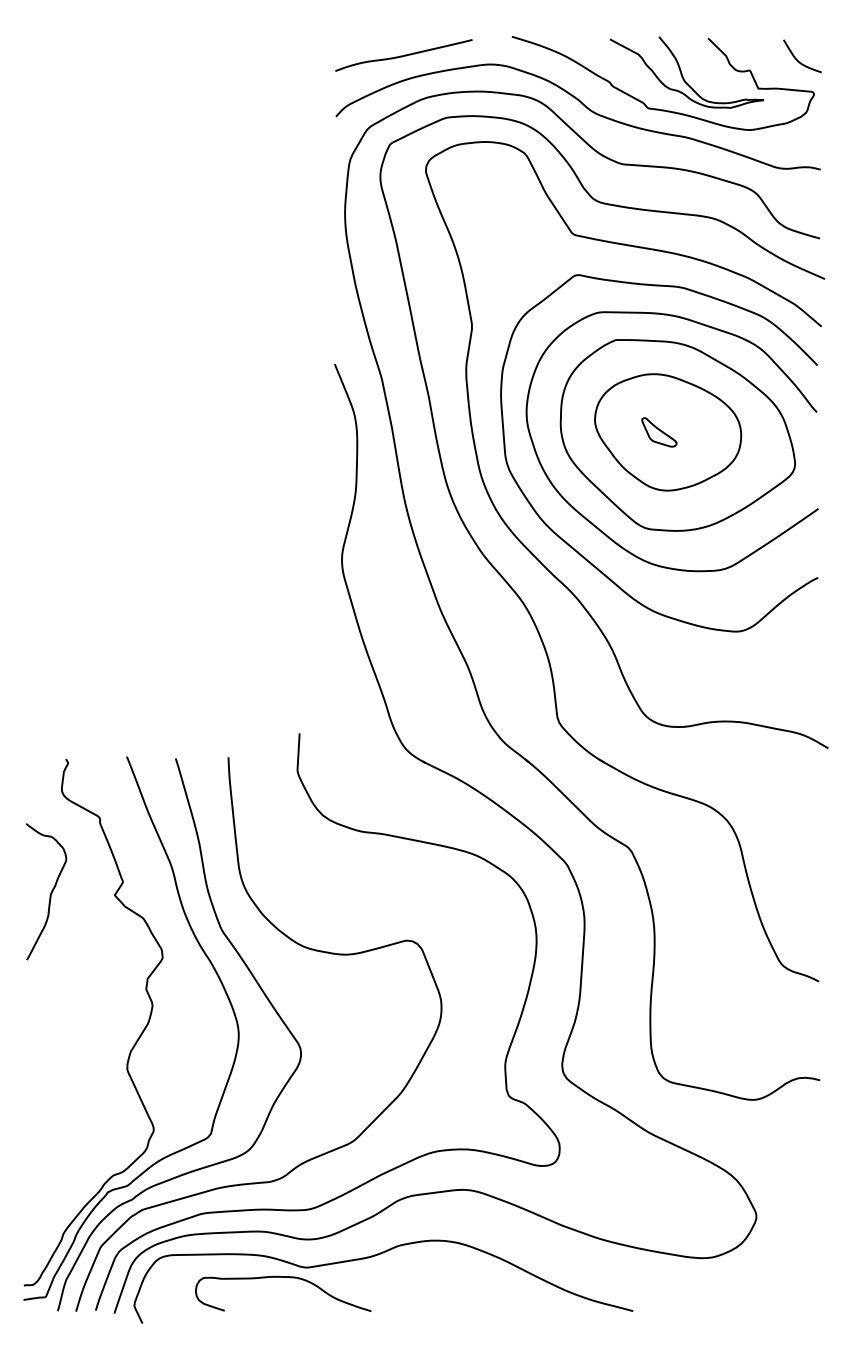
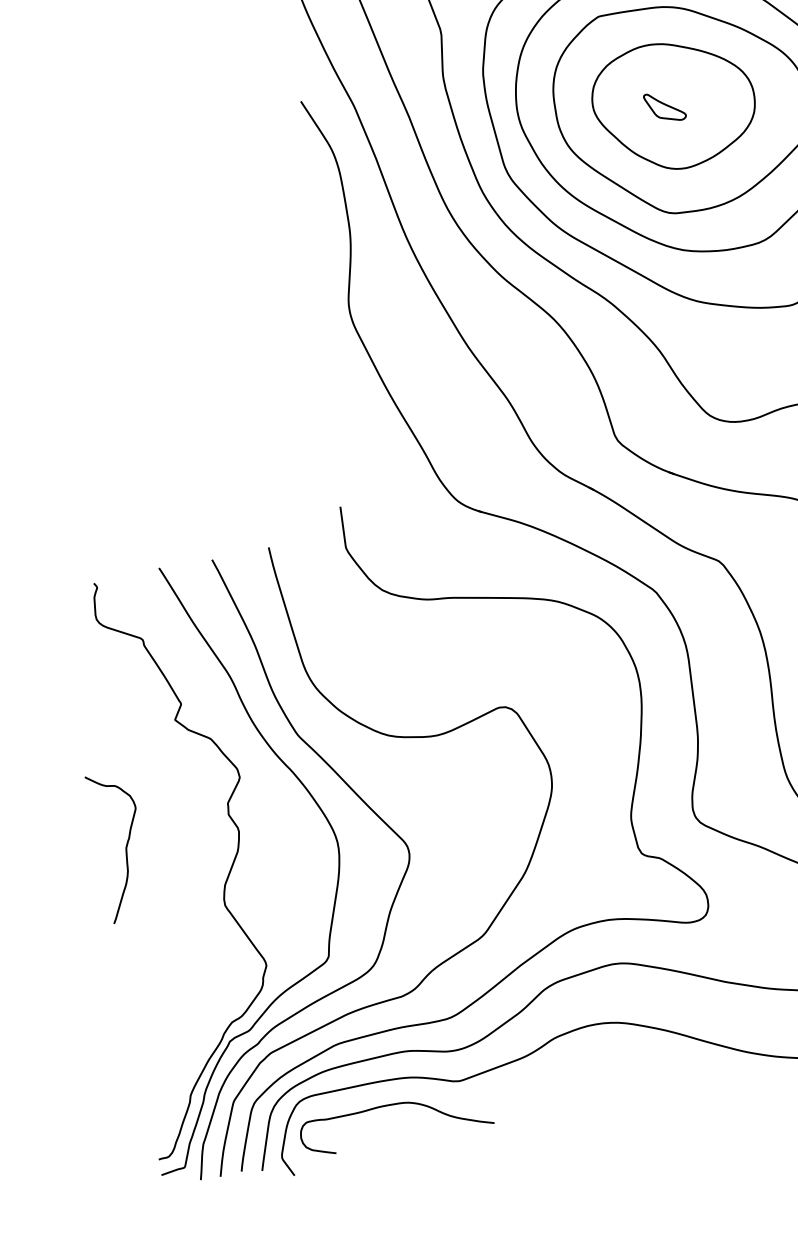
curve: (50, 892) -> (125, 846), moved
curve: (283, 1277) -> (392, 1105), moved

